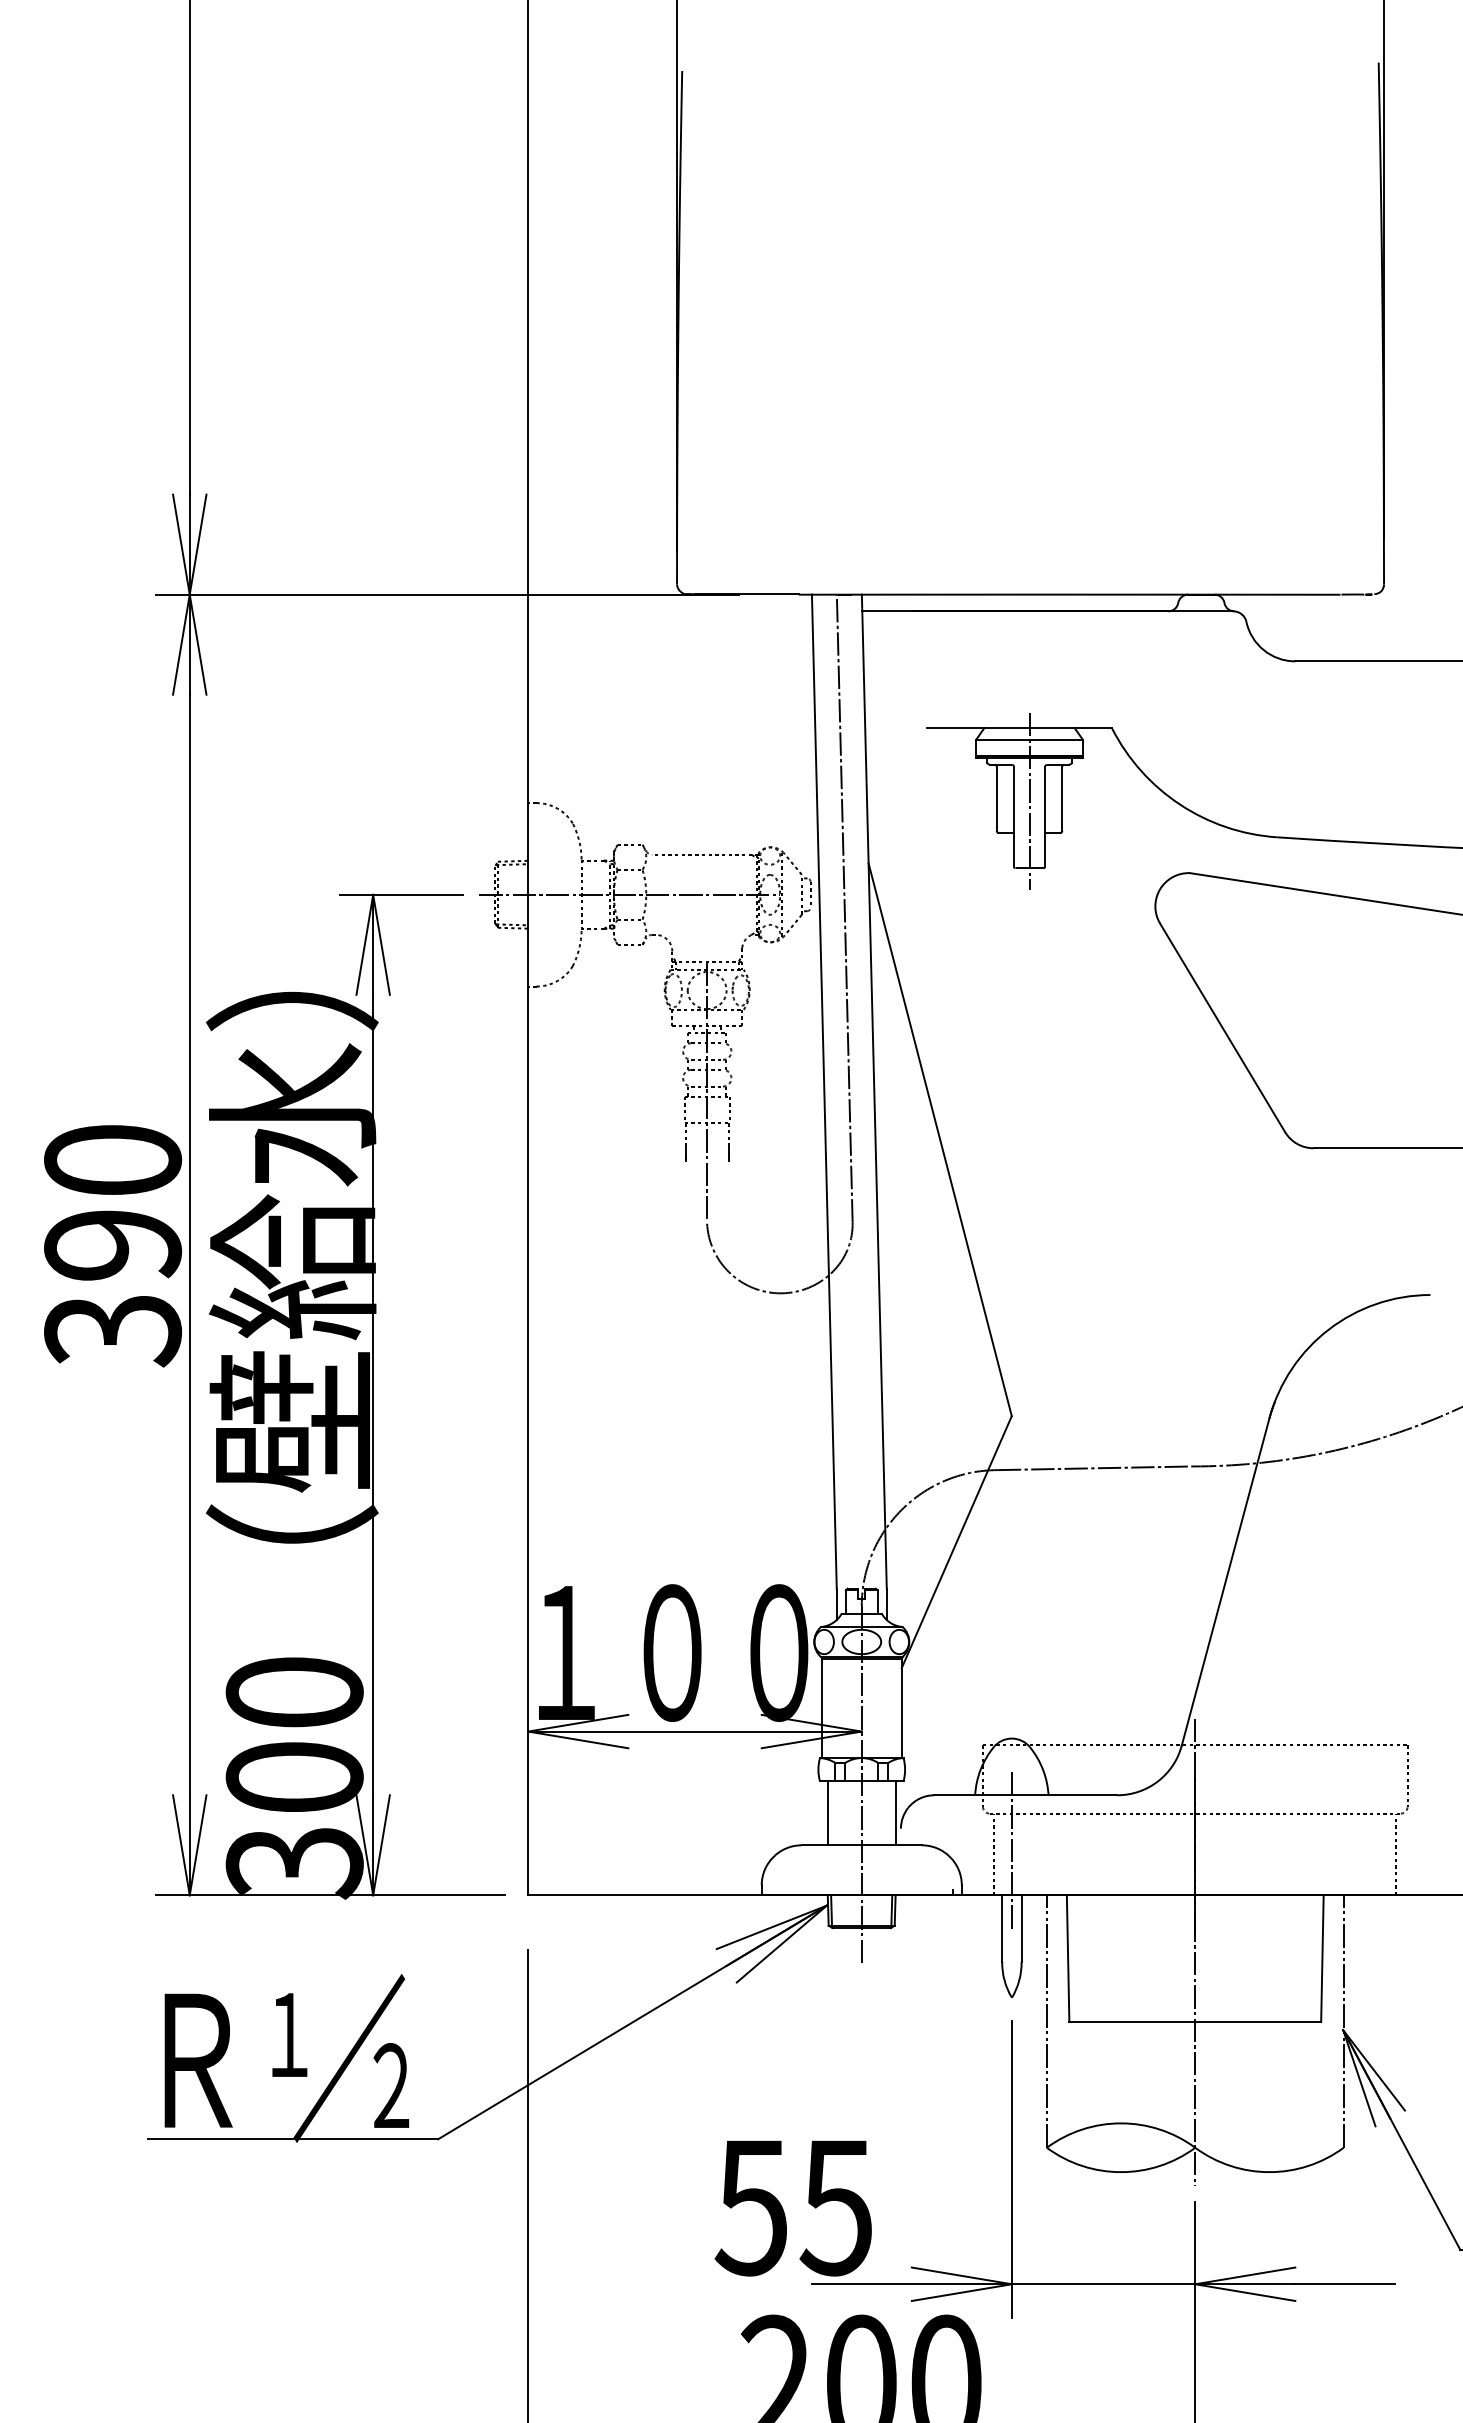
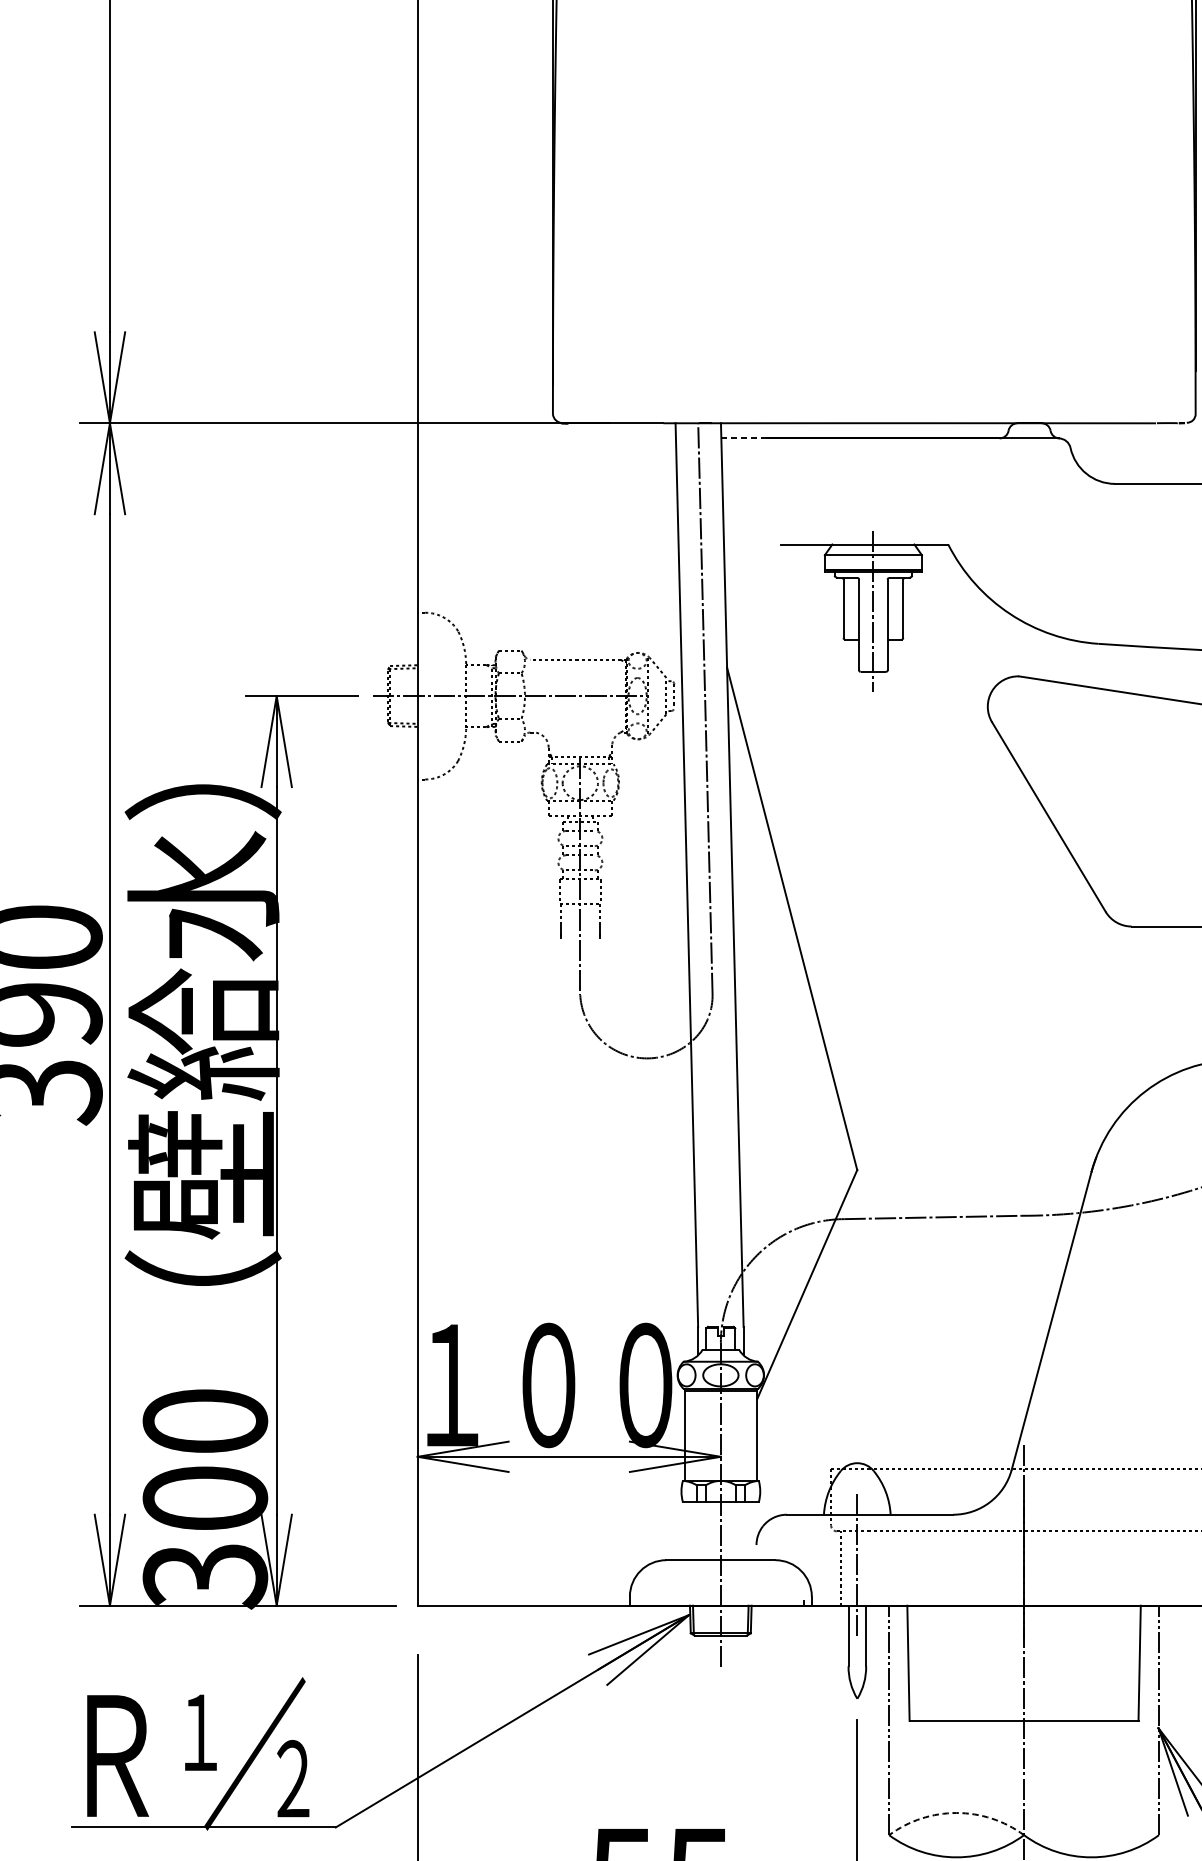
line: (888, 611) -> (745, 438), solid -> dashed
line: (827, 1813) -> (689, 1531), removed
line: (895, 1813) -> (751, 1531), removed
arc: (1121, 2123) -> (956, 1813), solid -> dashed

